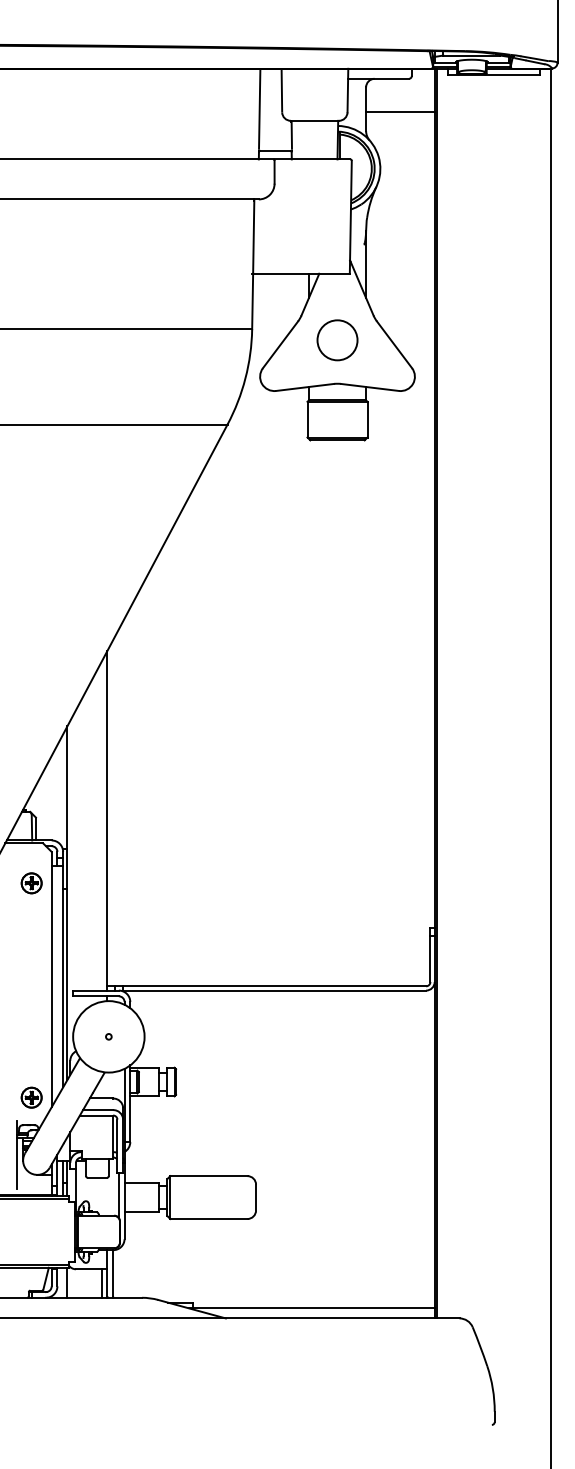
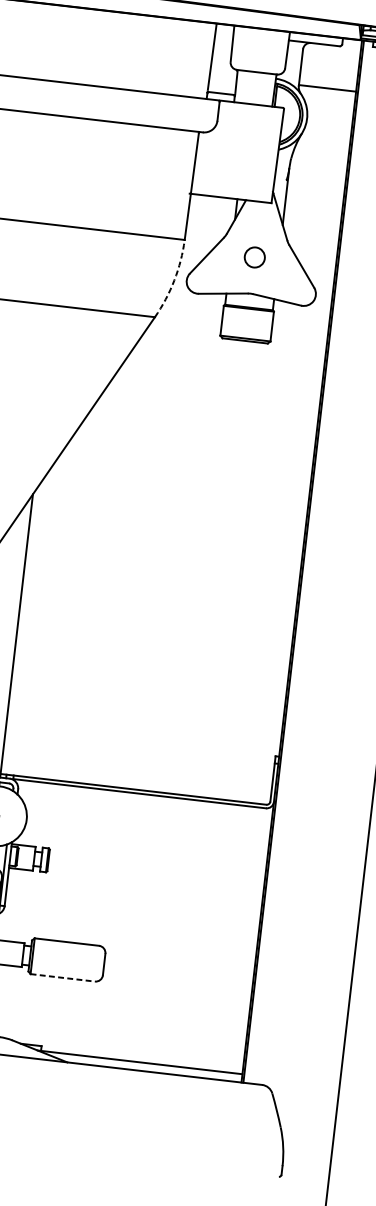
line: (400, 112) -> (327, 88), moved
circle: (337, 340) -> (254, 257), size x0.6
arc: (245, 378) -> (174, 280), solid -> dashed
line: (208, 1219) -> (62, 978), solid -> dashed

